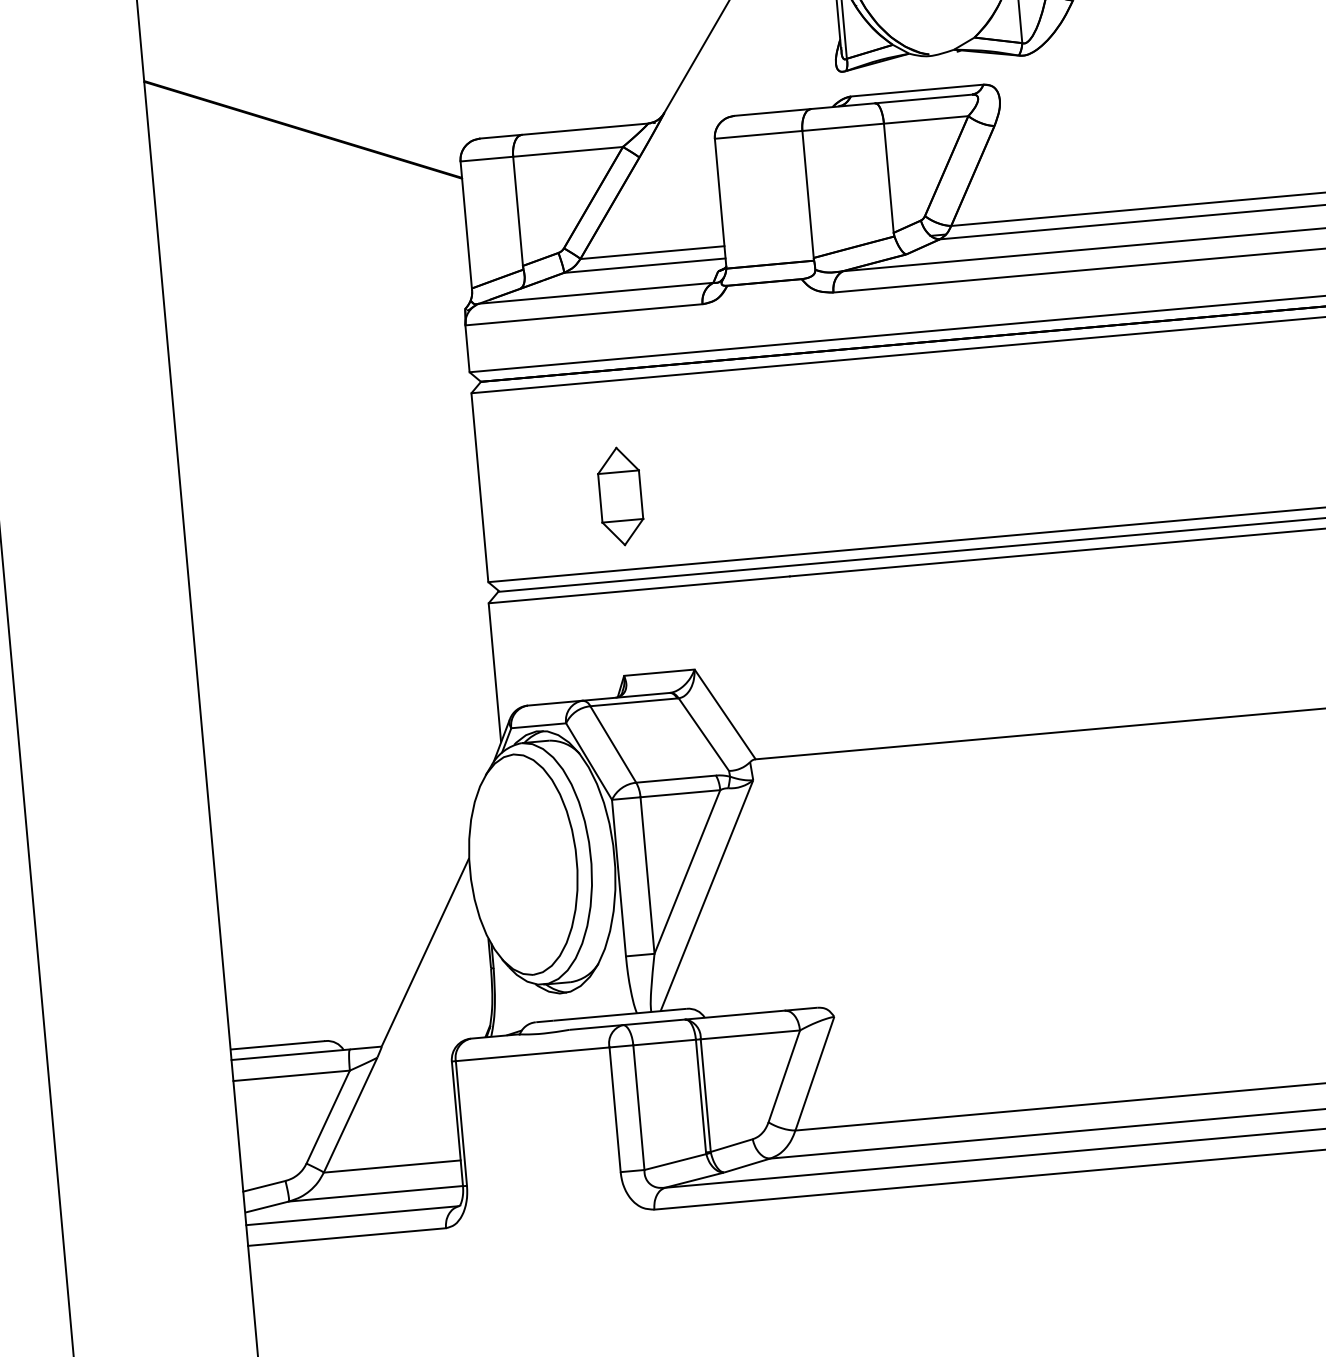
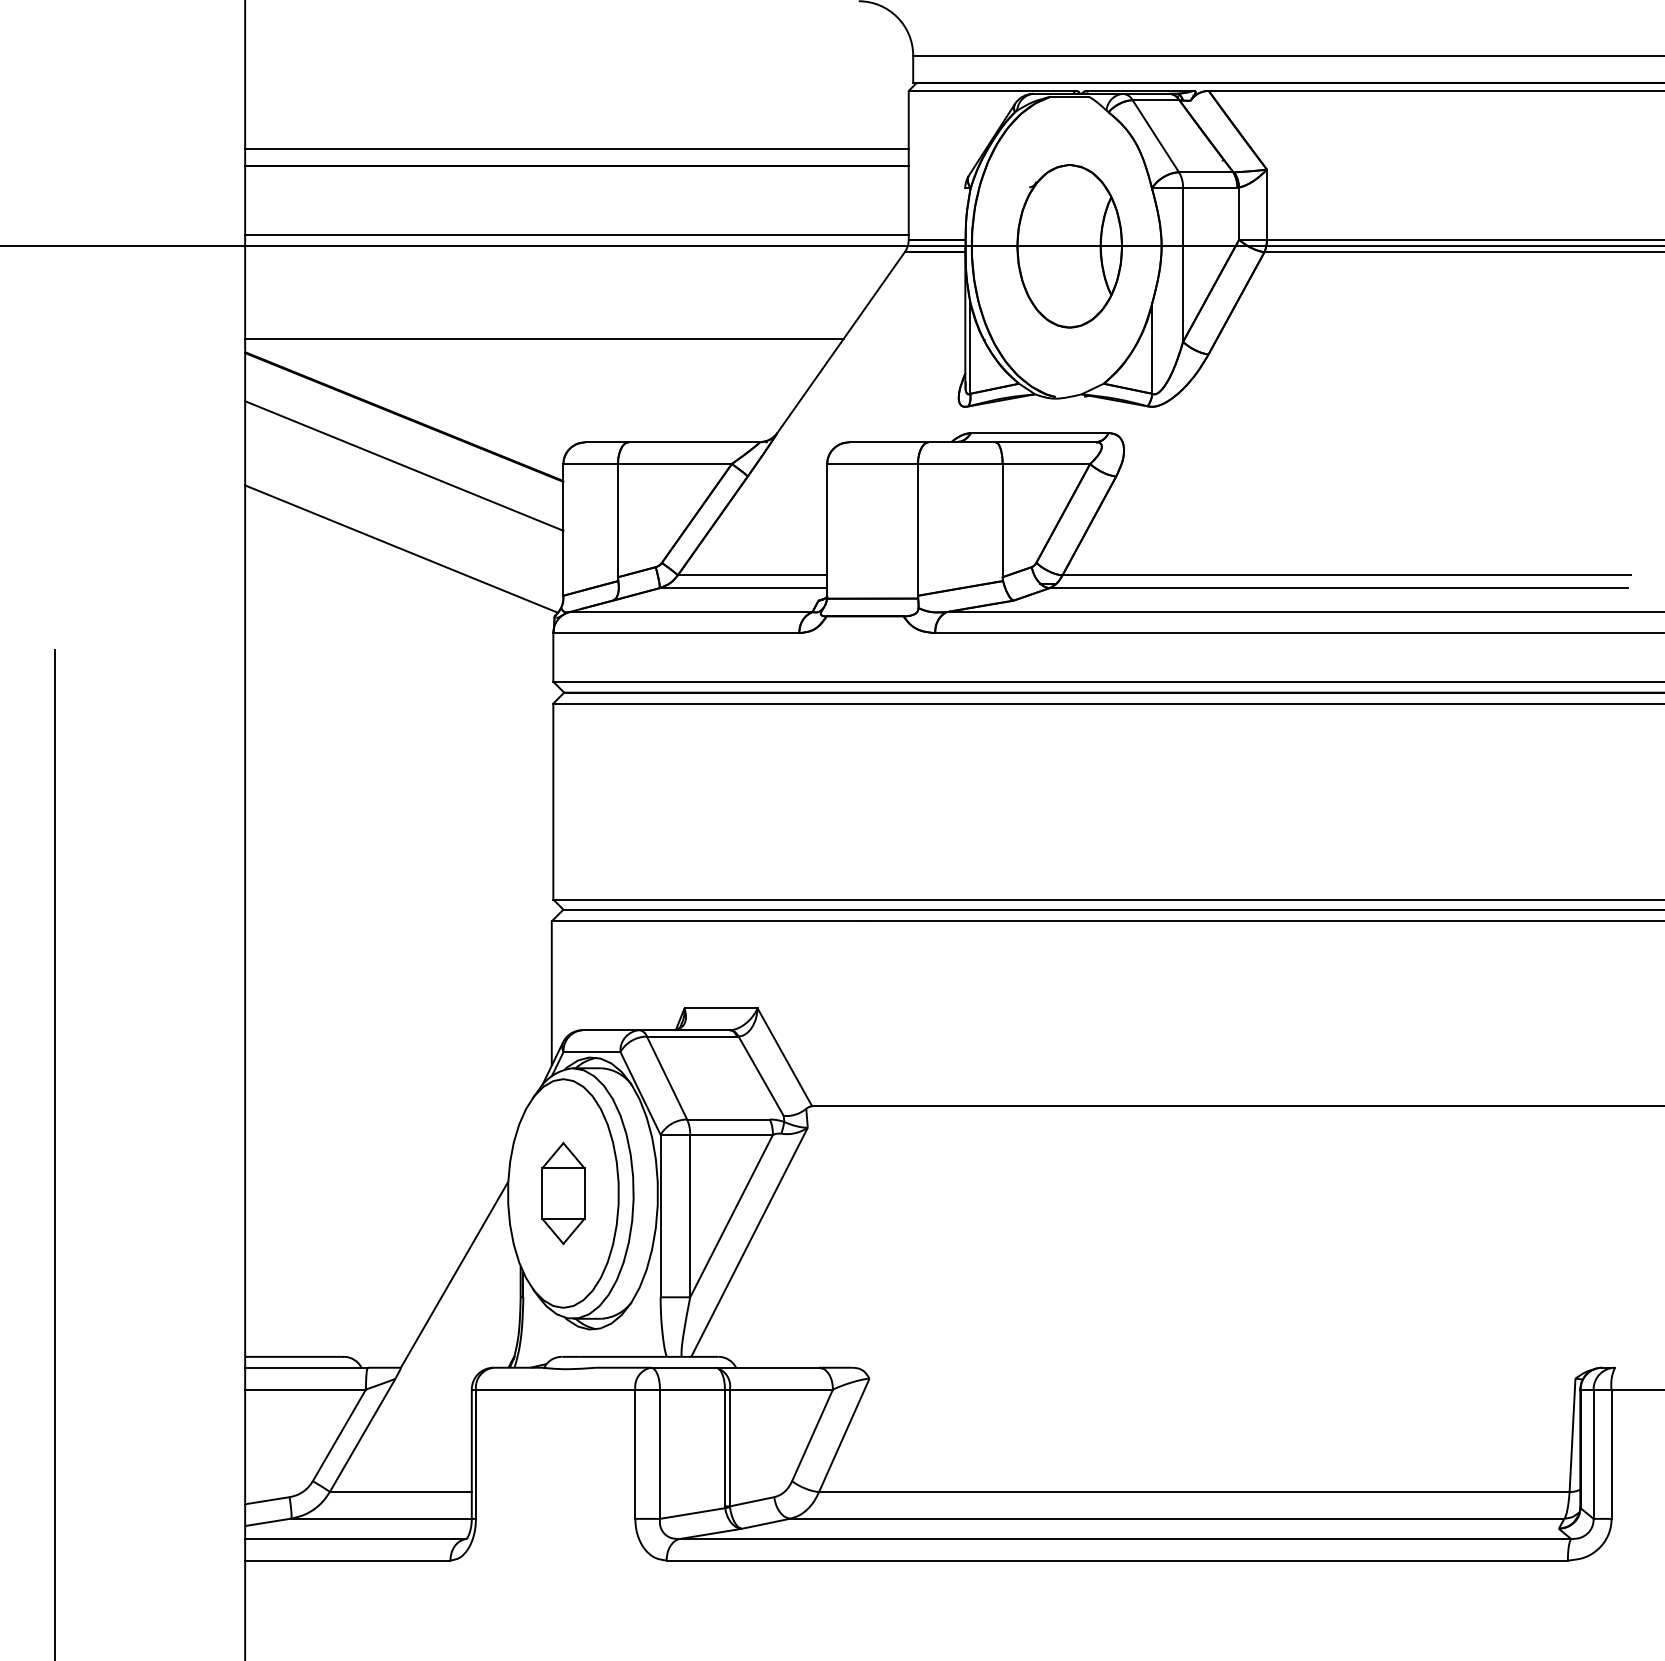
line: (431, 42) -> (544, 338), added
line: (307, 176) -> (404, 465), added
line: (311, 256) -> (401, 548), added
part: (620, 496) -> (563, 1193), moved

